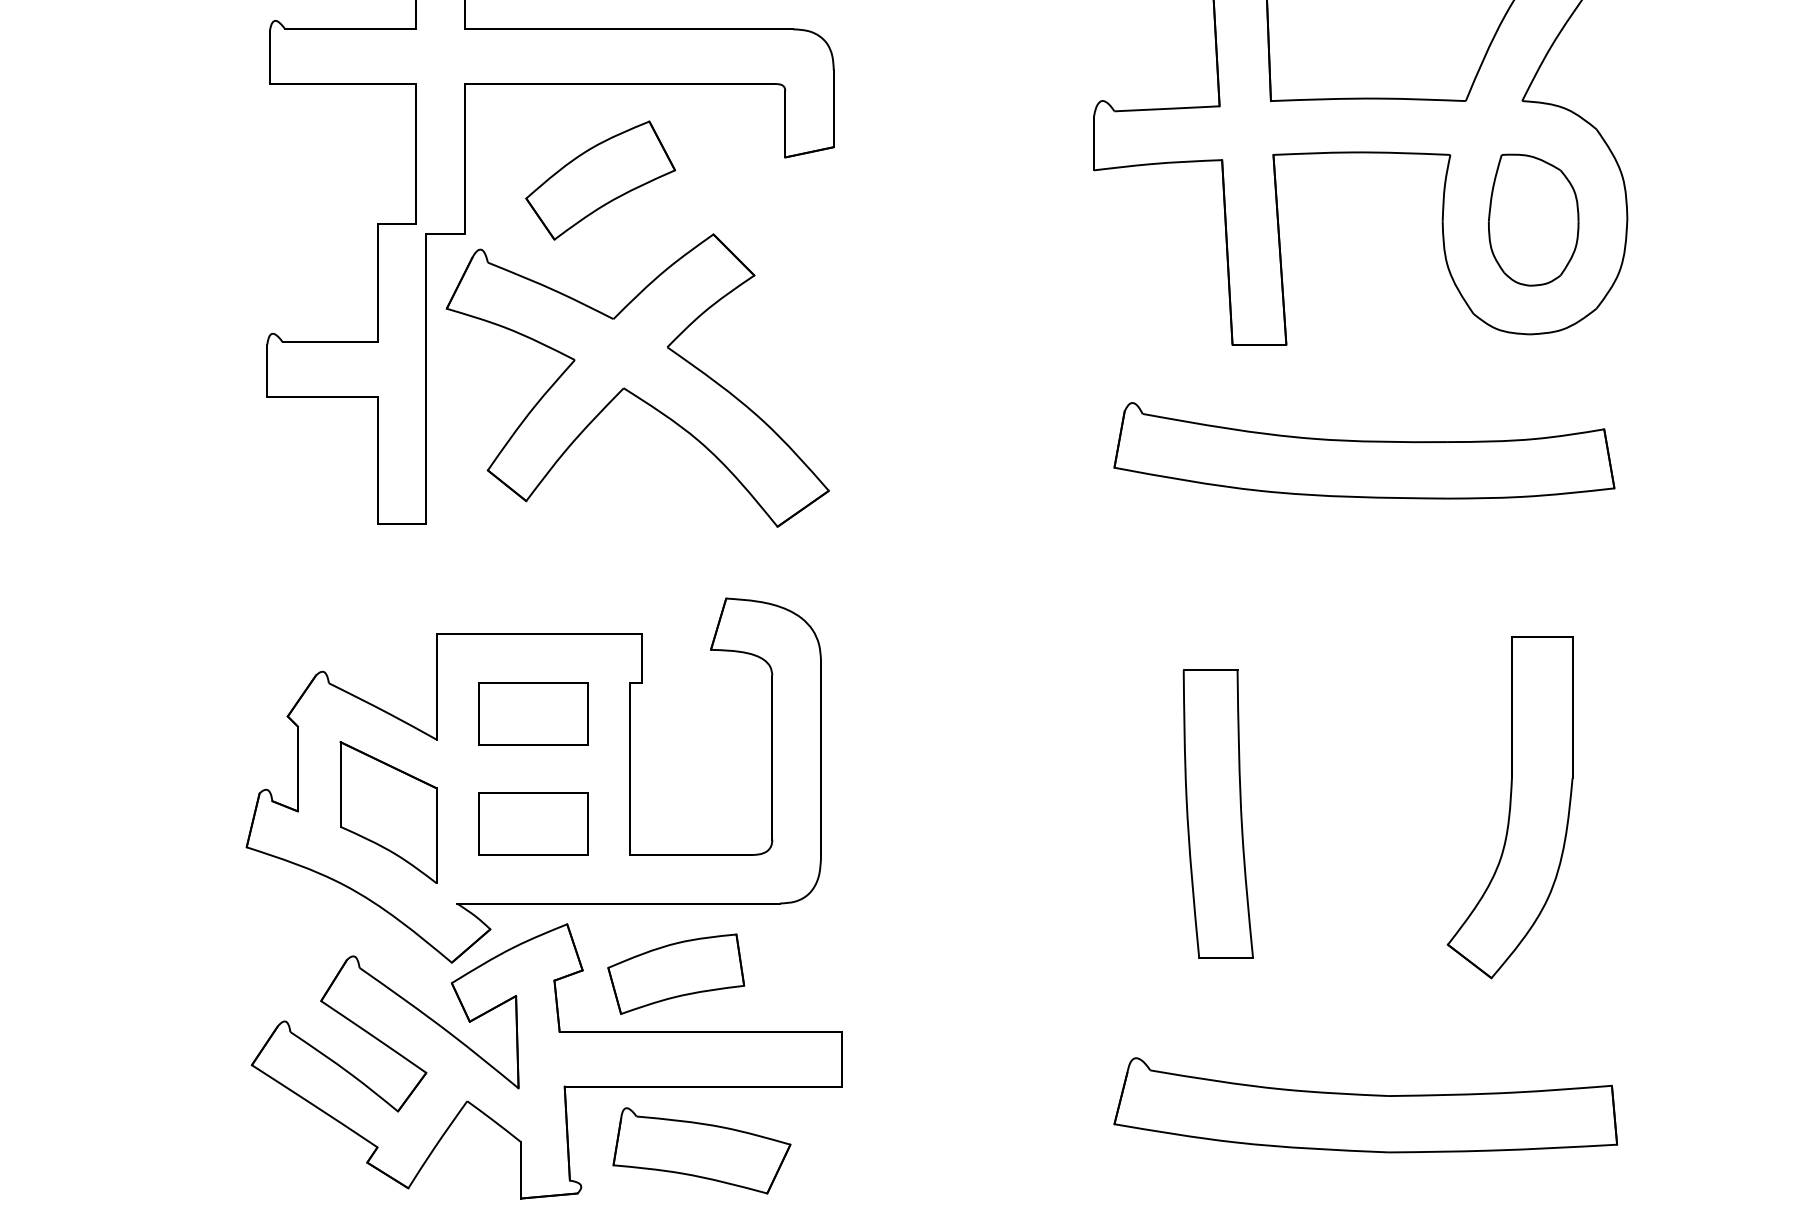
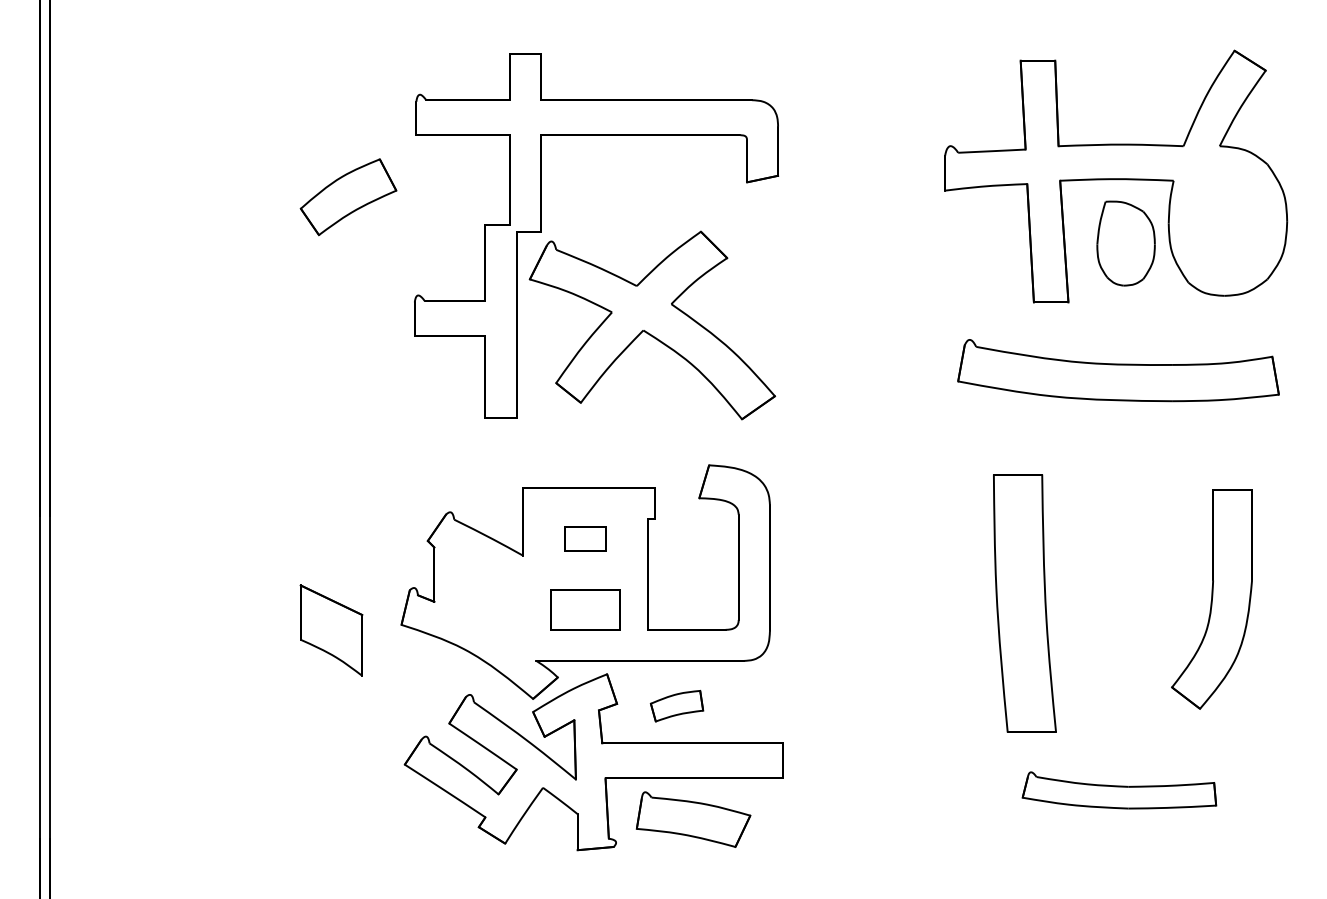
part: (600, 181) -> (348, 197), moved
part: (1532, 219) -> (1125, 243), moved
part: (533, 712) -> (585, 538), size x0.6
part: (388, 812) -> (331, 630), moved
part: (1217, 813) -> (1024, 603), size x1.4
part: (675, 972) -> (676, 705), size x0.6
part: (1365, 1105) -> (1119, 790), size x0.6

